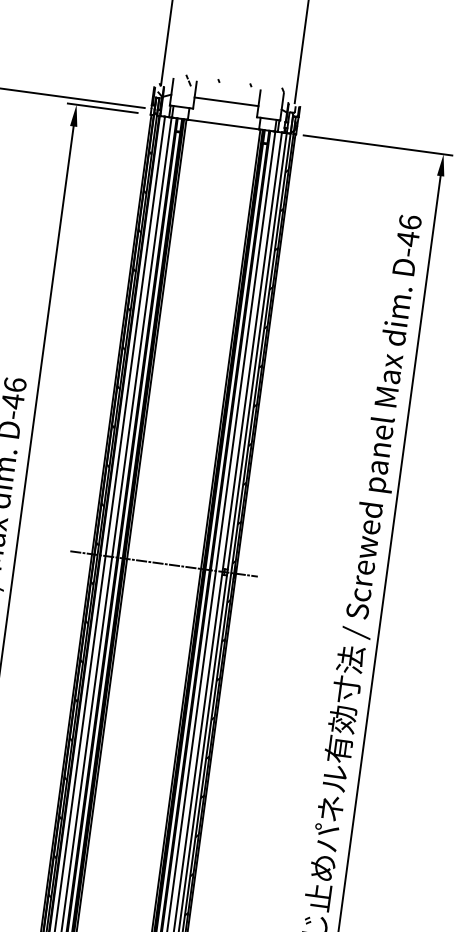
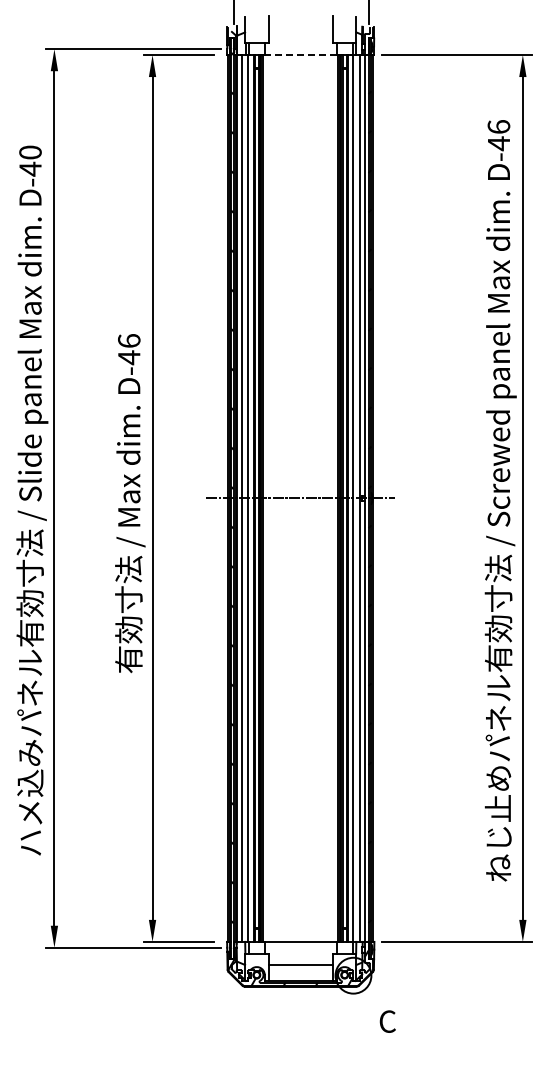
hatch: (227, 93) -> (300, 23), removed
line: (226, 102) -> (300, 32), removed
line: (223, 124) -> (300, 55), solid -> dashed

